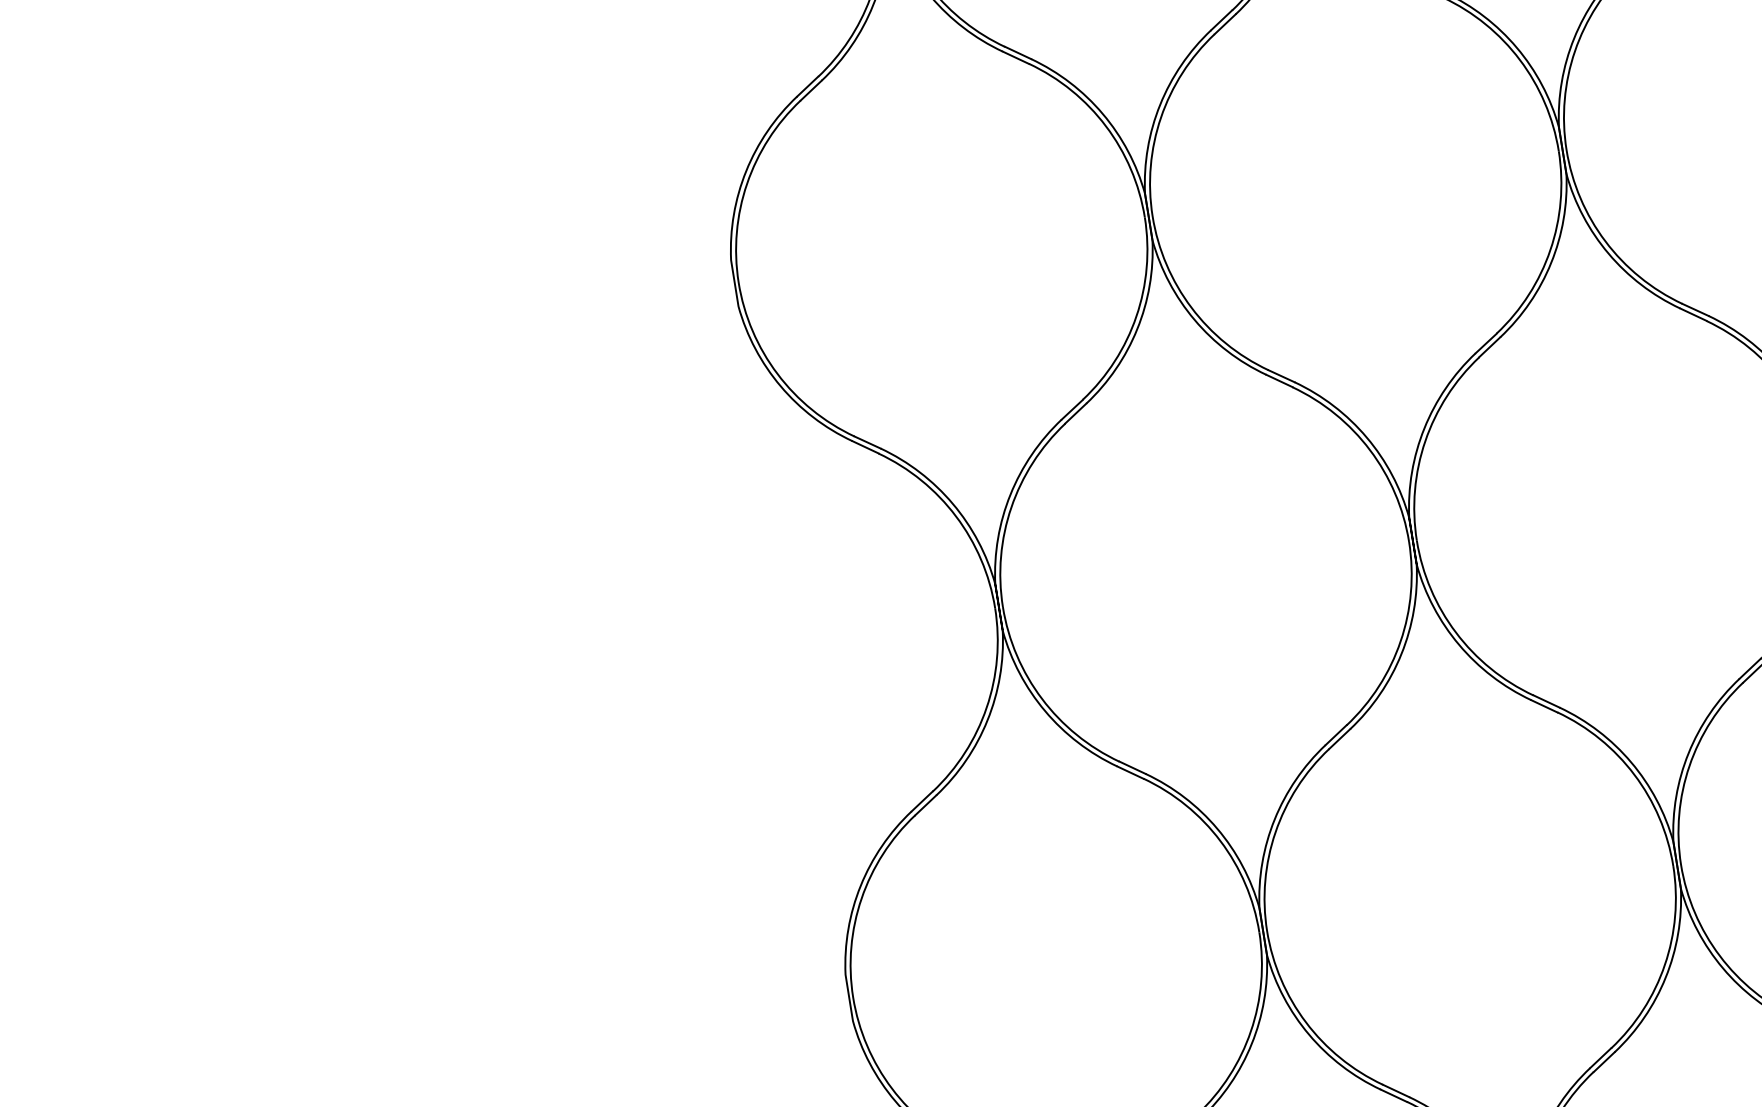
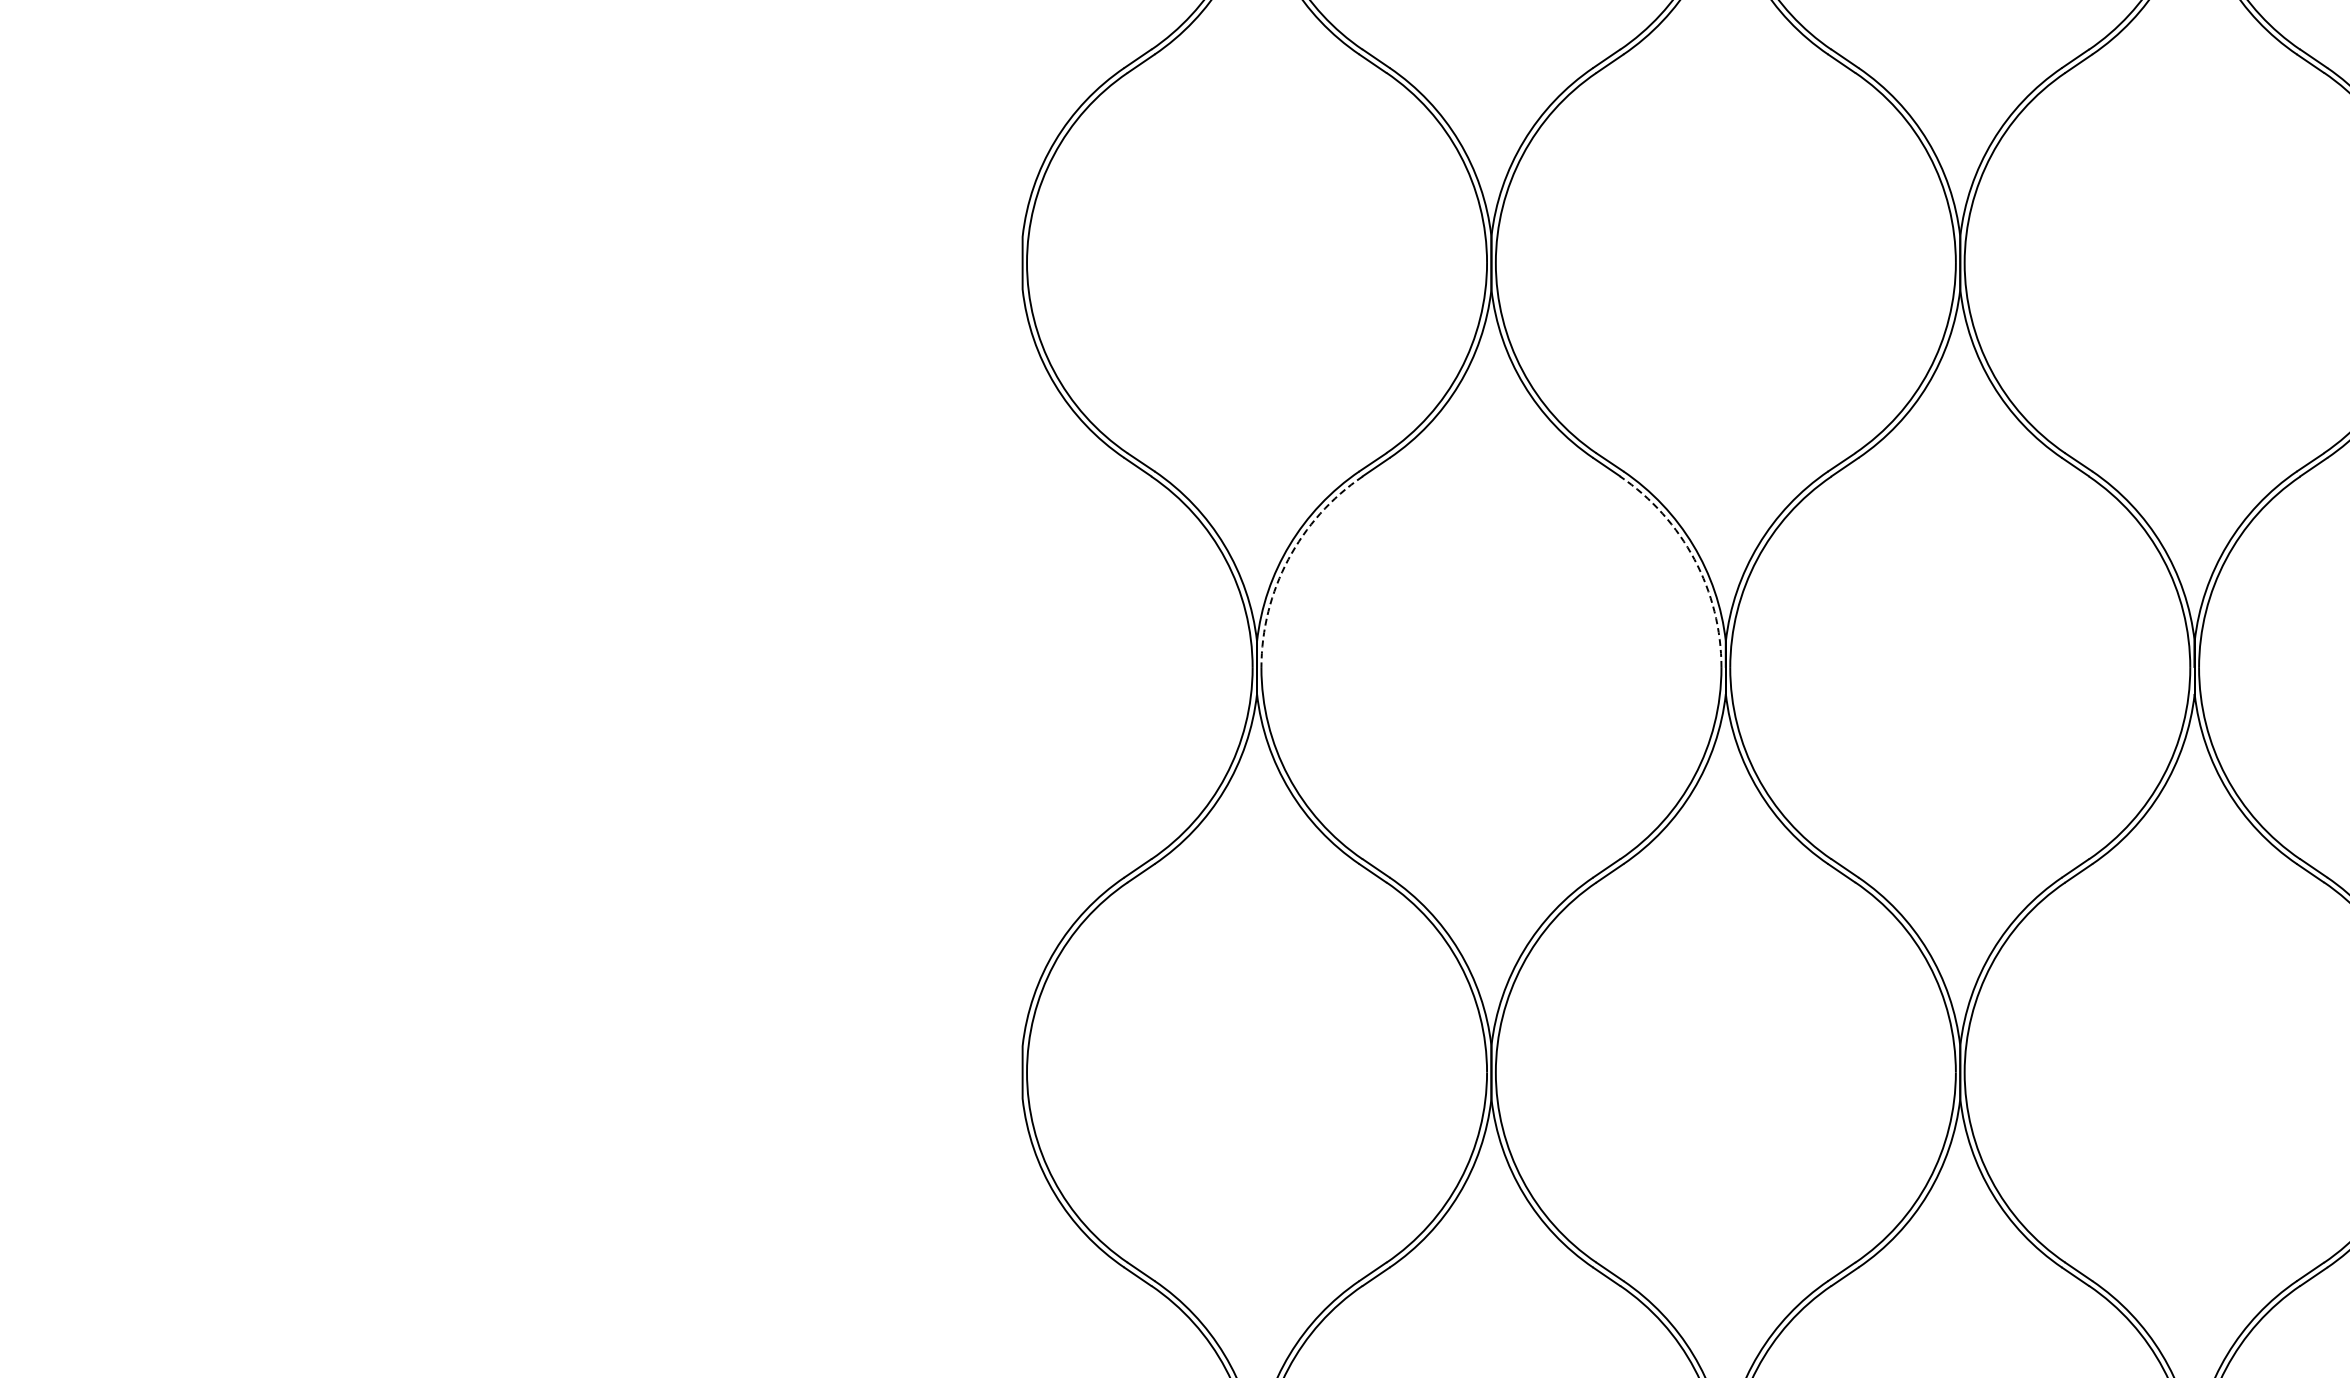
arc: (1369, 450) -> (1694, 559), solid -> dashed
arc: (1011, 507) -> (1288, 559), solid -> dashed

